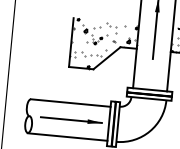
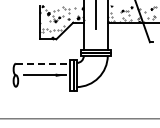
line: (71, 102) -> (43, 63), solid -> dashed
line: (66, 136) -> (42, 86), removed

